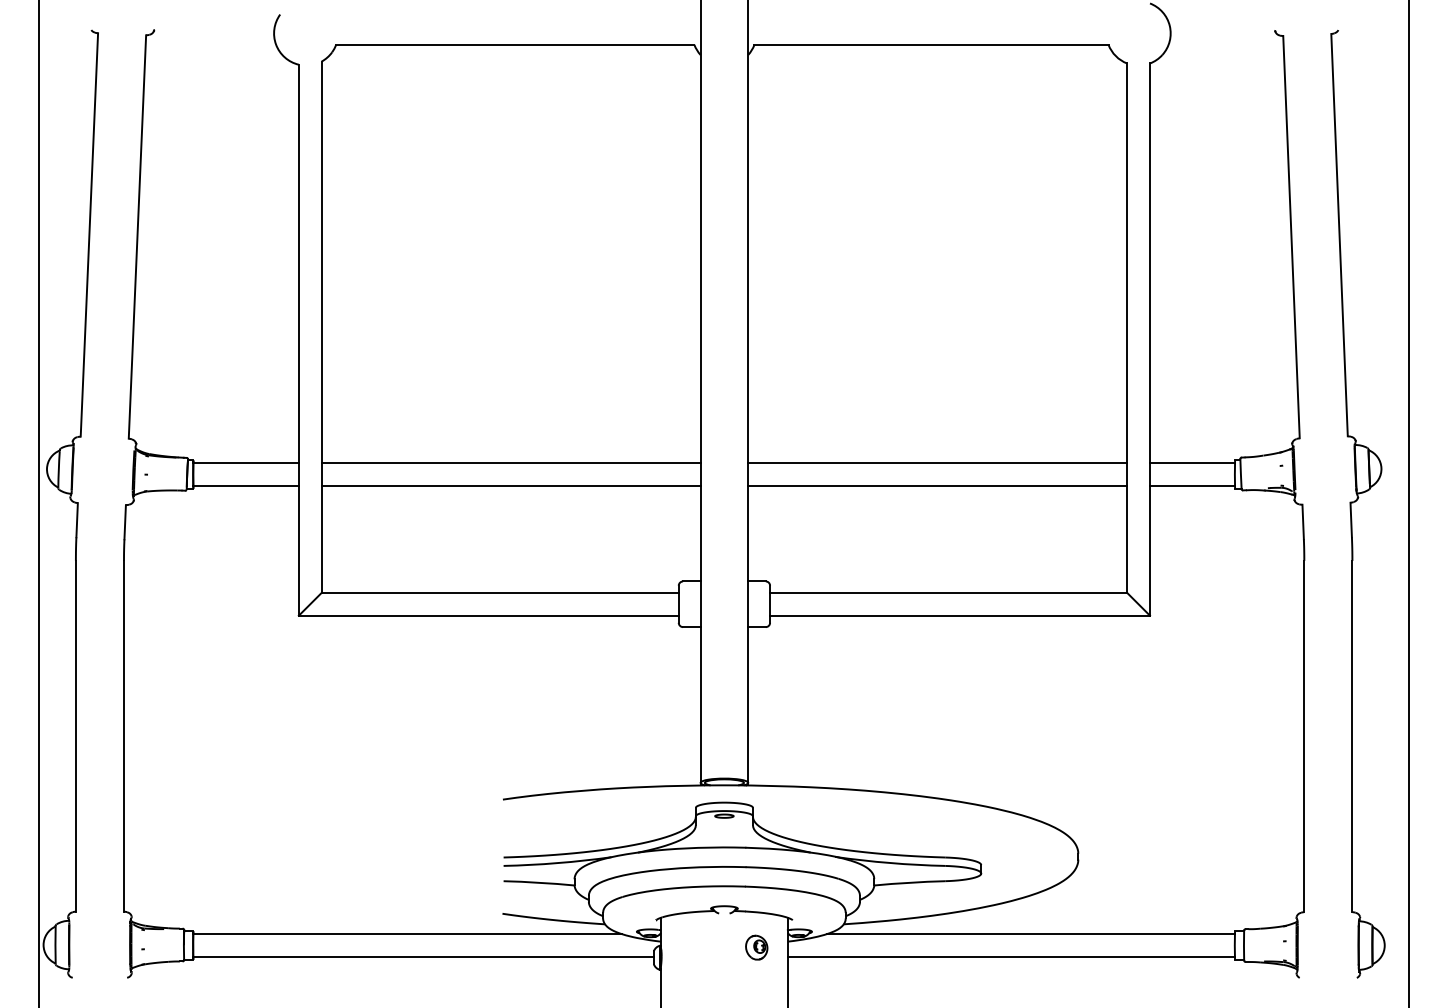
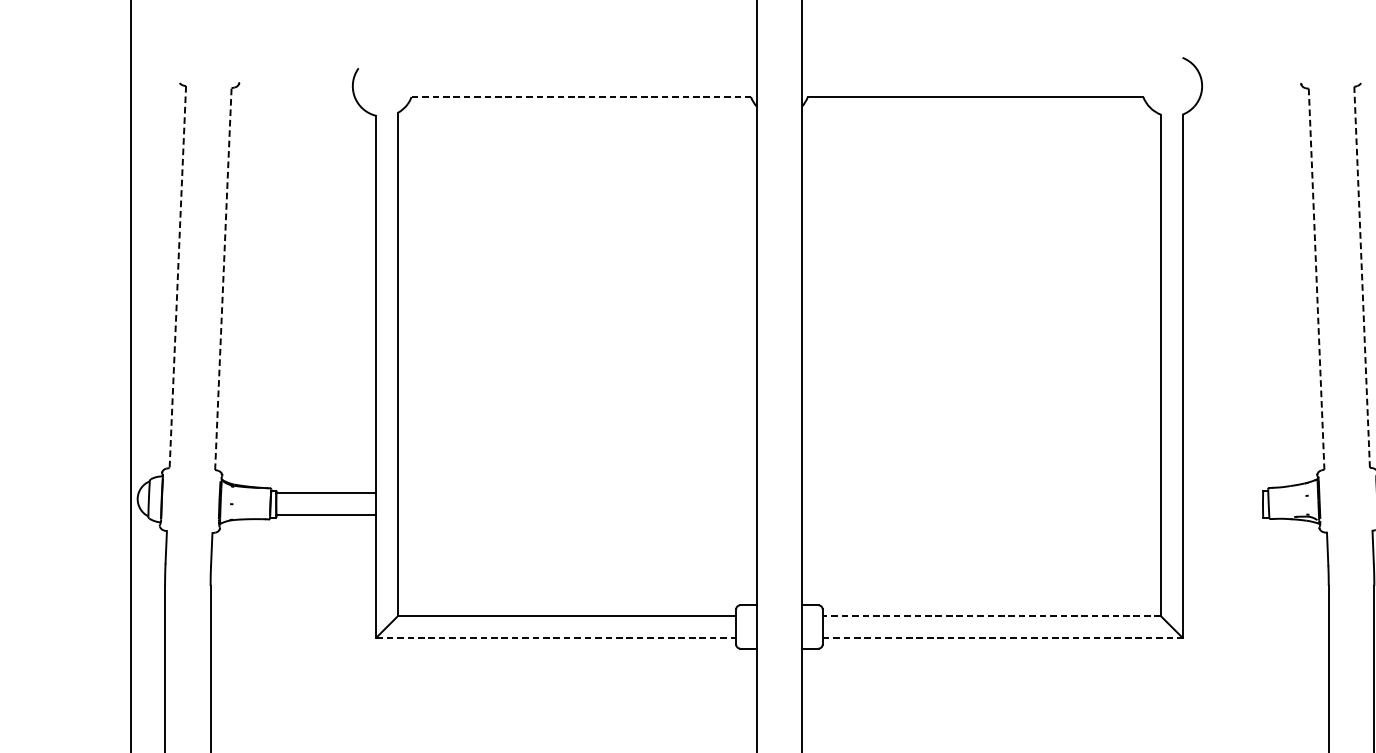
line: (515, 44) -> (581, 96), solid -> dashed
line: (89, 234) -> (177, 276), solid -> dashed
line: (1339, 234) -> (1362, 276), solid -> dashed
line: (137, 236) -> (223, 278), solid -> dashed
line: (1291, 237) -> (1316, 279), solid -> dashed
line: (510, 463) -> (576, 493), removed
line: (937, 463) -> (981, 493), removed
line: (1192, 463) -> (1222, 493), removed
line: (510, 486) -> (576, 515), removed
line: (937, 486) -> (981, 515), removed
line: (1192, 486) -> (1222, 515), removed
line: (948, 592) -> (991, 615), solid -> dashed
line: (488, 615) -> (555, 637), solid -> dashed
line: (960, 615) -> (1003, 637), solid -> dashed

